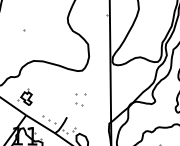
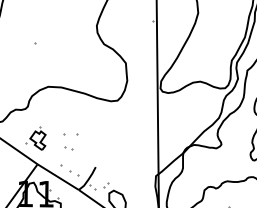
part: (80, 99) -> (70, 141), moved

